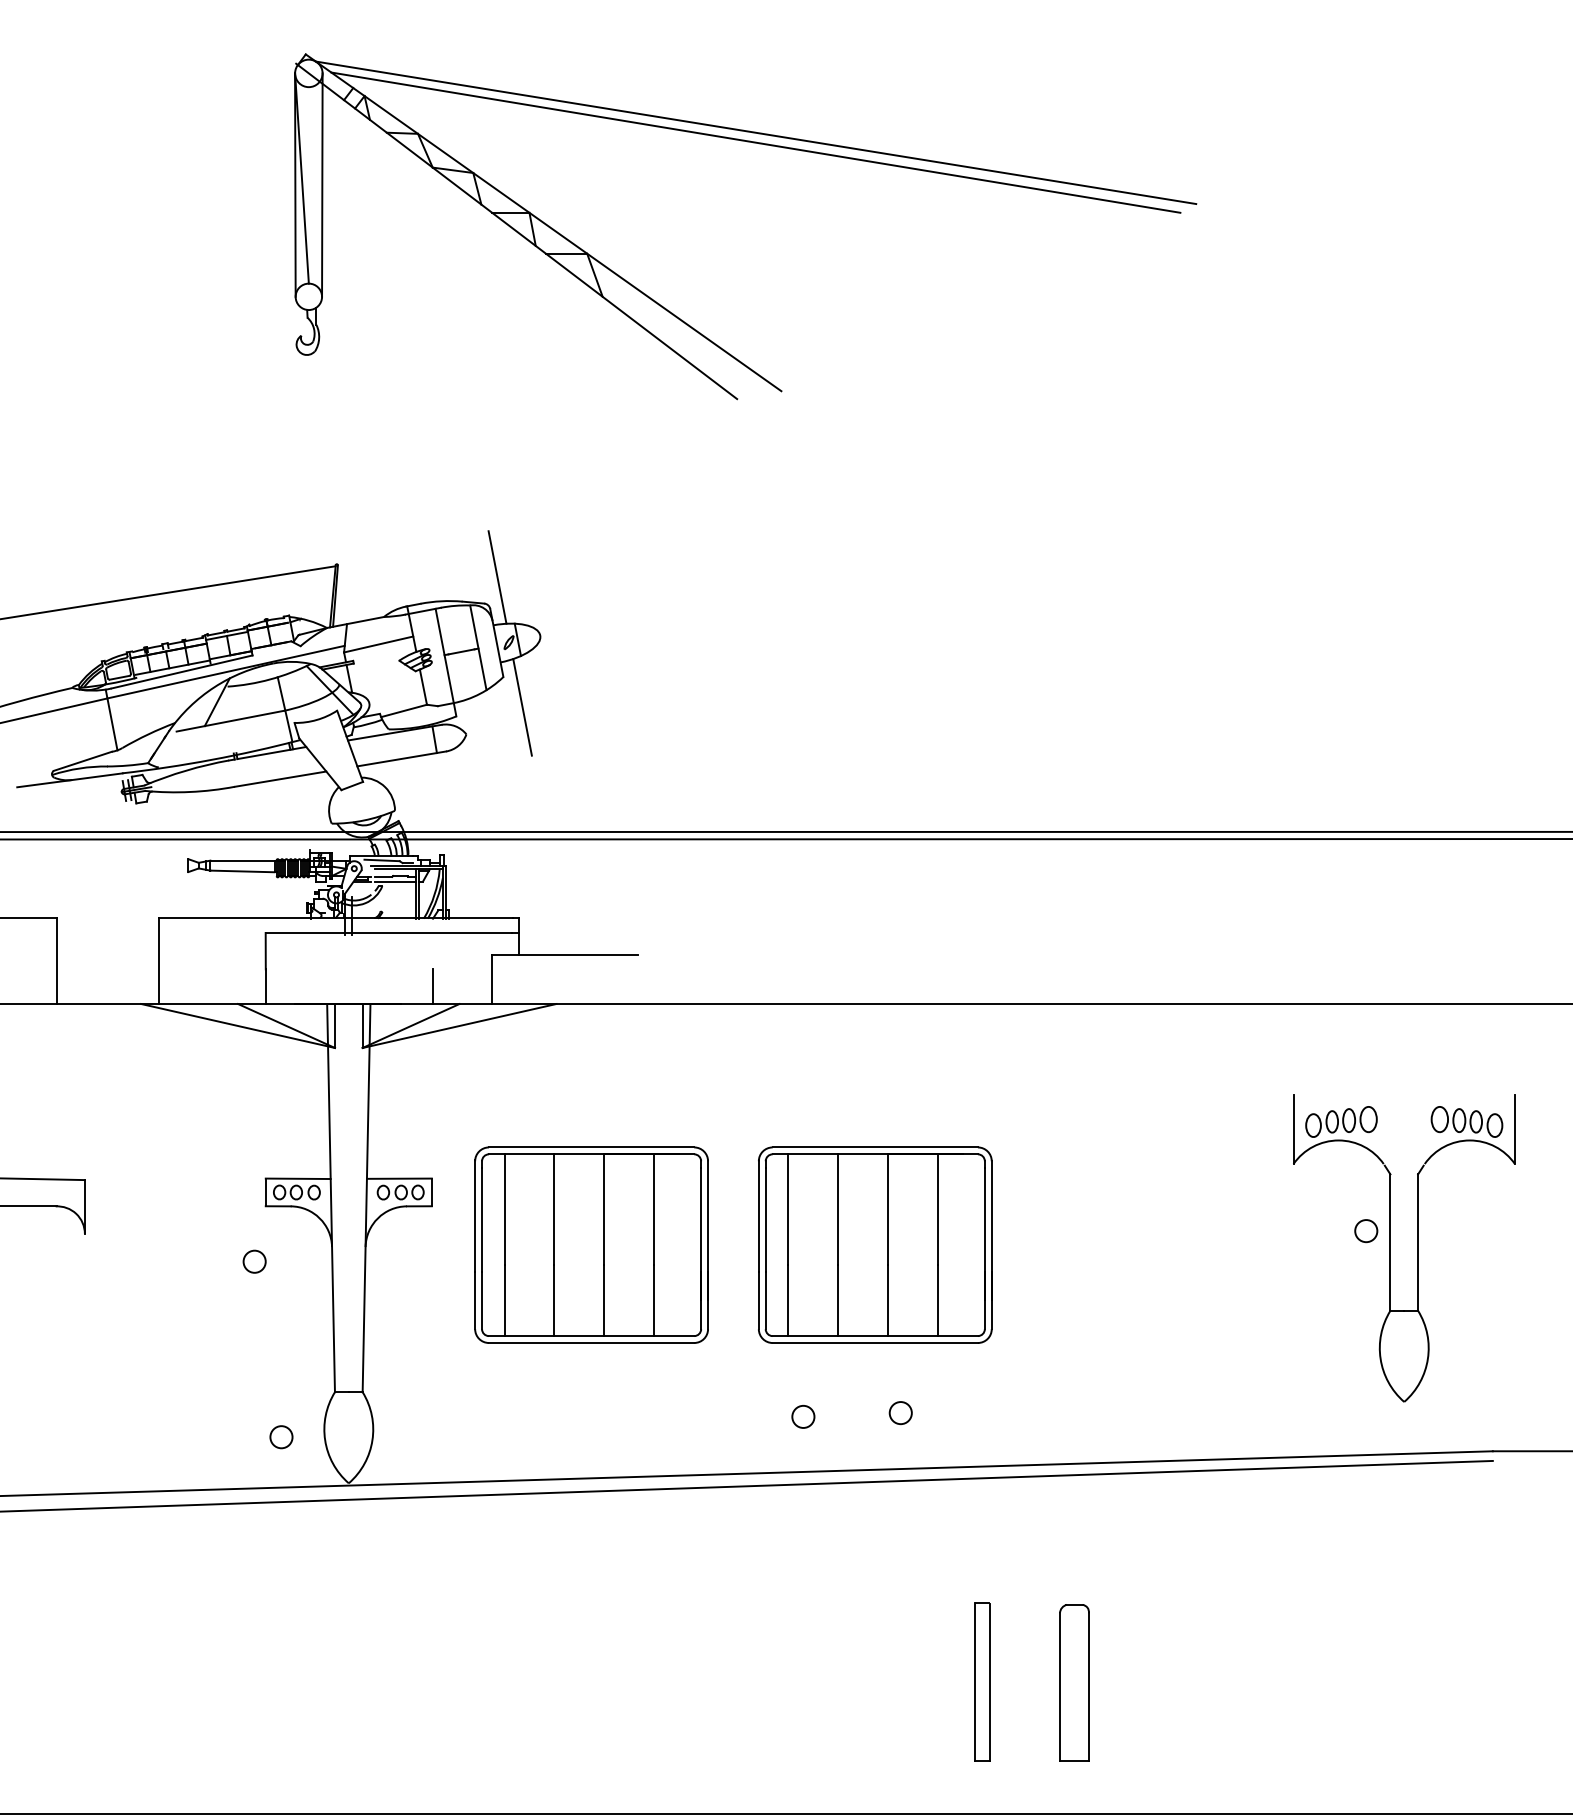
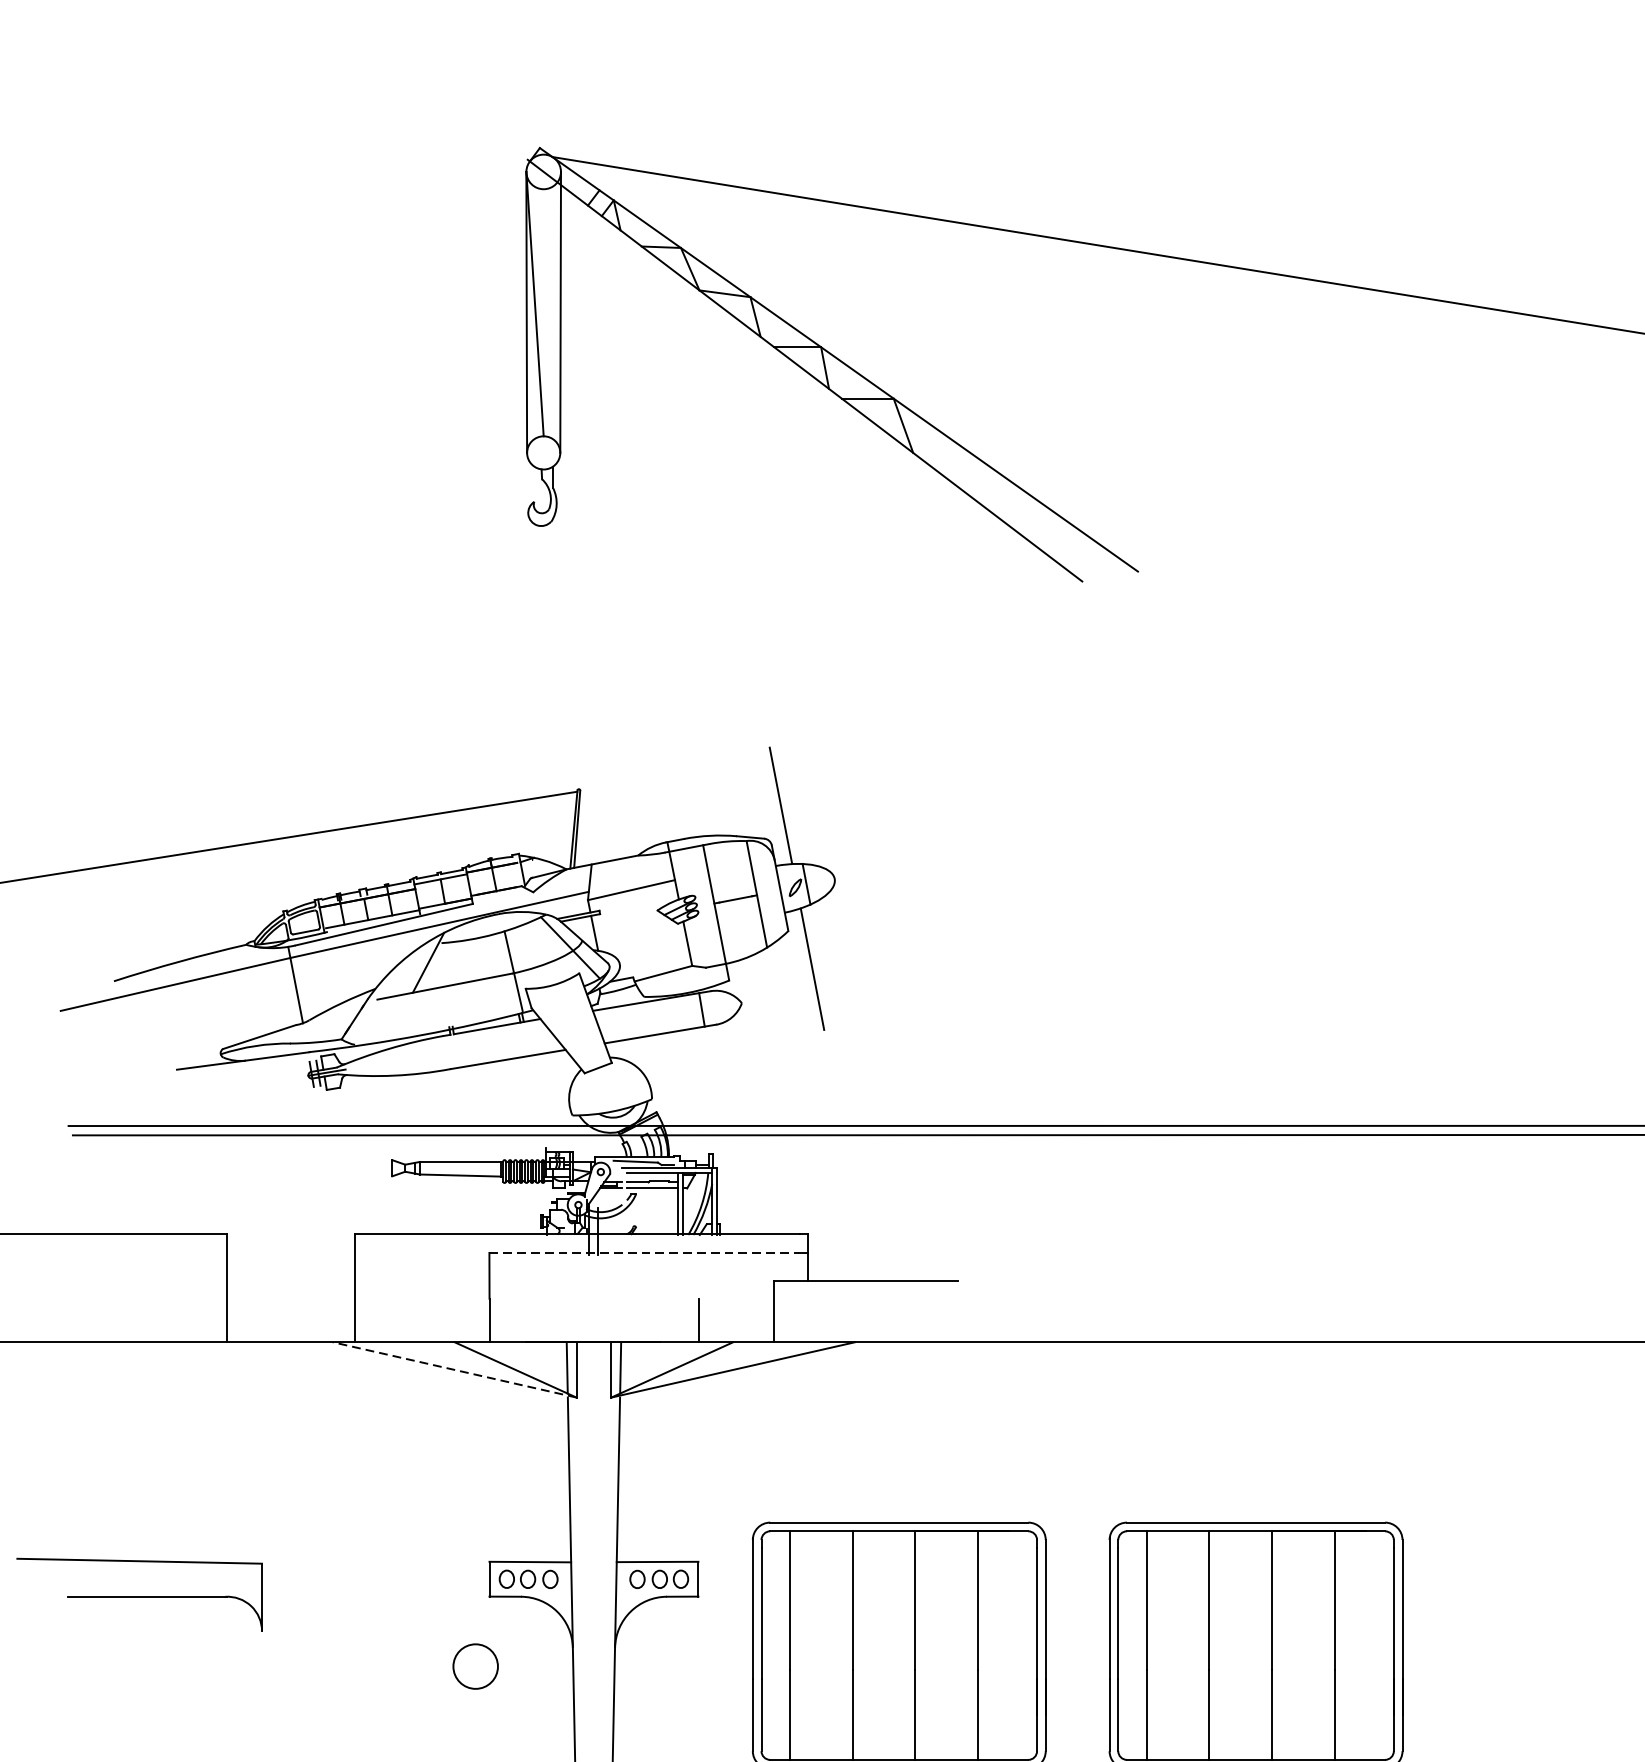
line: (755, 142) -> (1105, 258), removed
line: (389, 932) -> (645, 1252), solid -> dashed
line: (237, 1025) -> (453, 1369), solid -> dashed
circle: (254, 1261) -> (475, 1666), size x1.6

